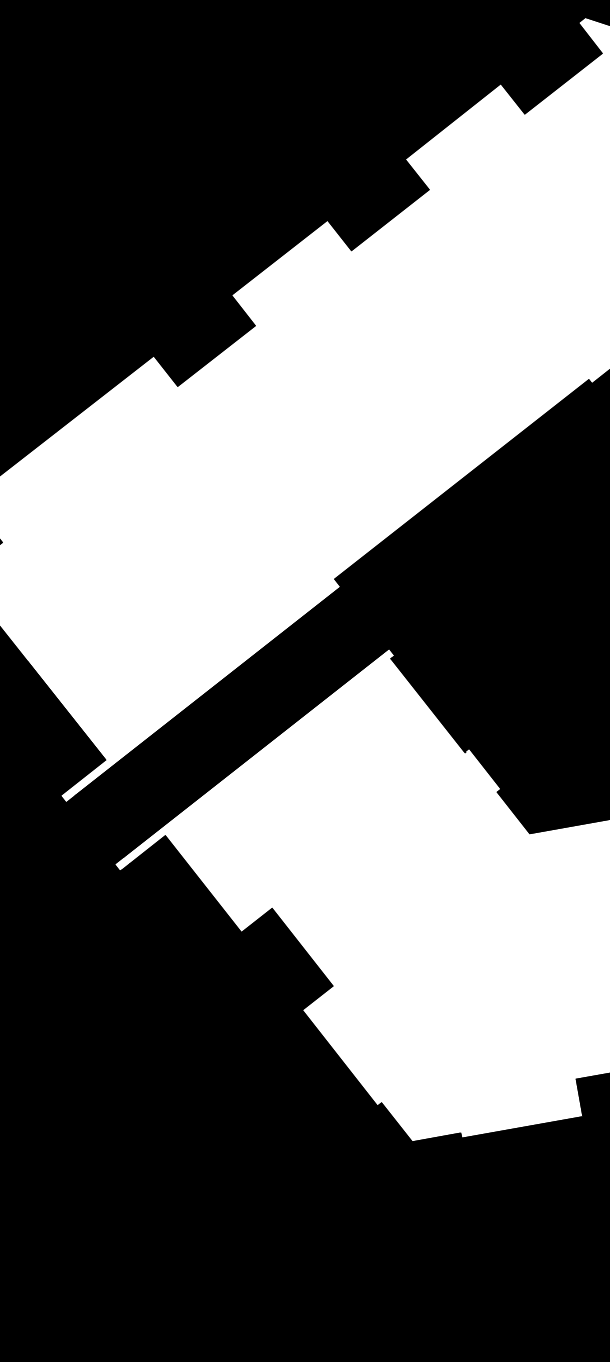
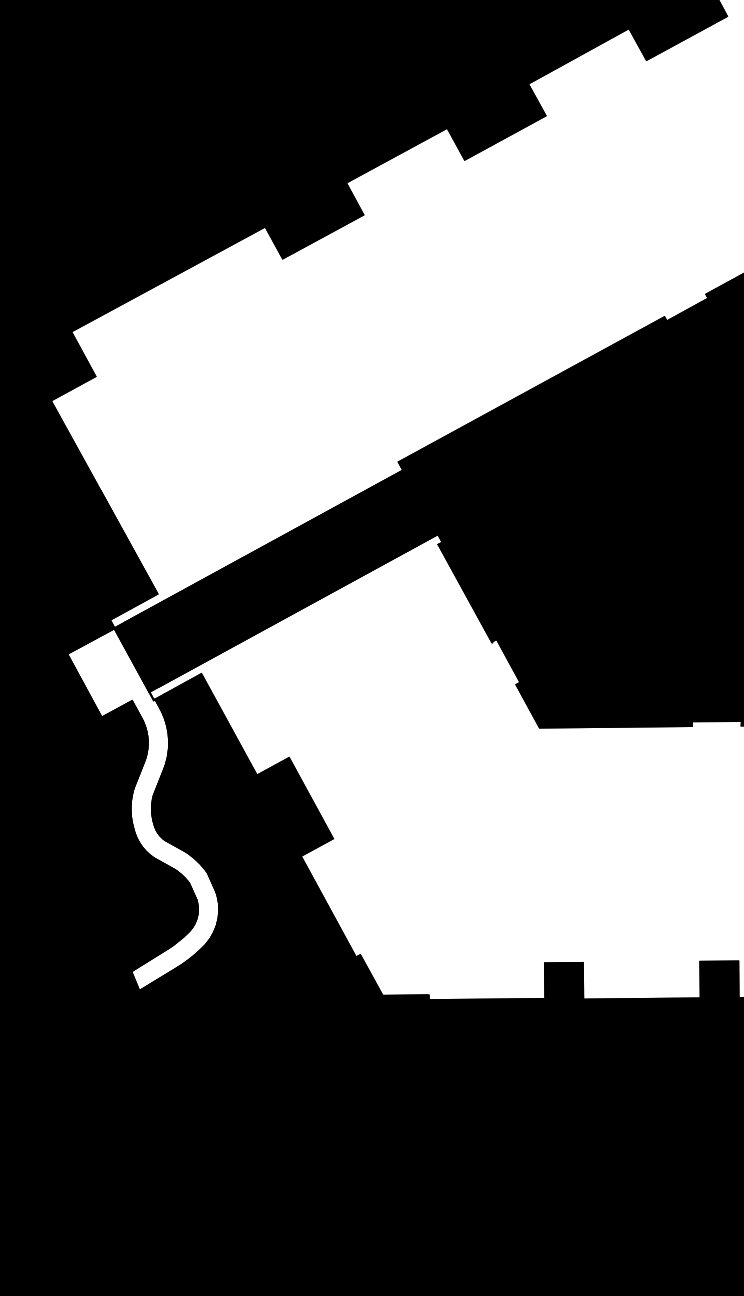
fill: (128, 988) -> (143, 809), removed

